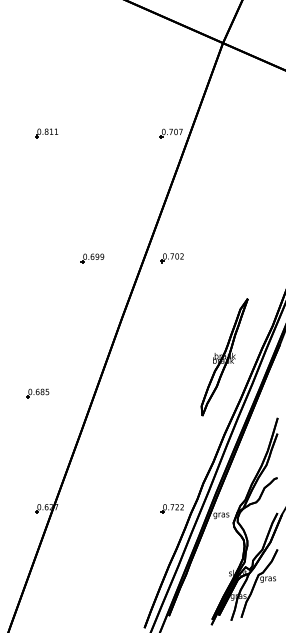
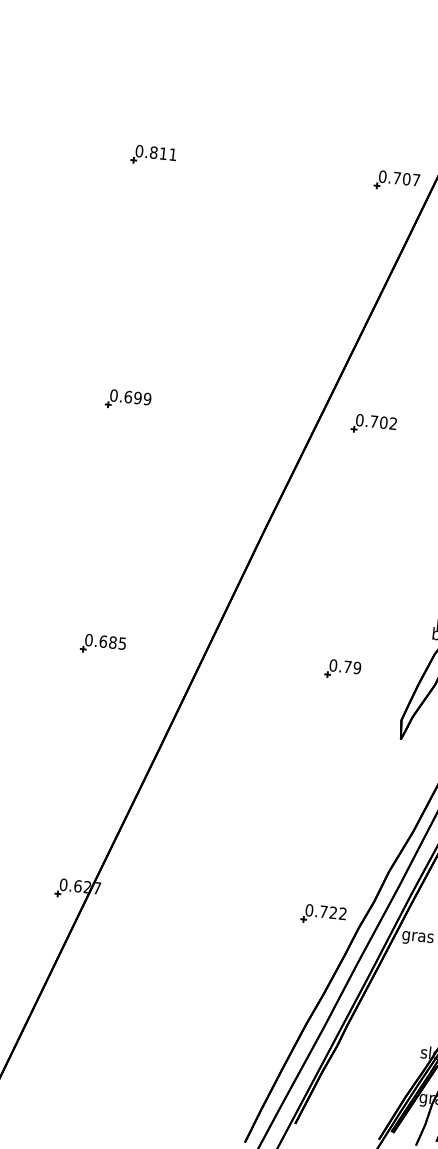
part: (92, 258) -> (128, 400), moved
part: (169, 383) -> (343, 669), added
part: (37, 393) -> (102, 644), moved

